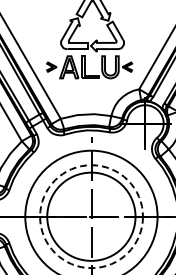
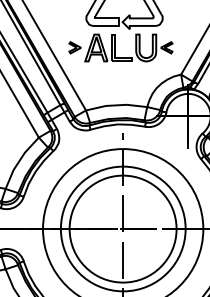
circle: (91, 216) -> (123, 228), dashed -> solid

